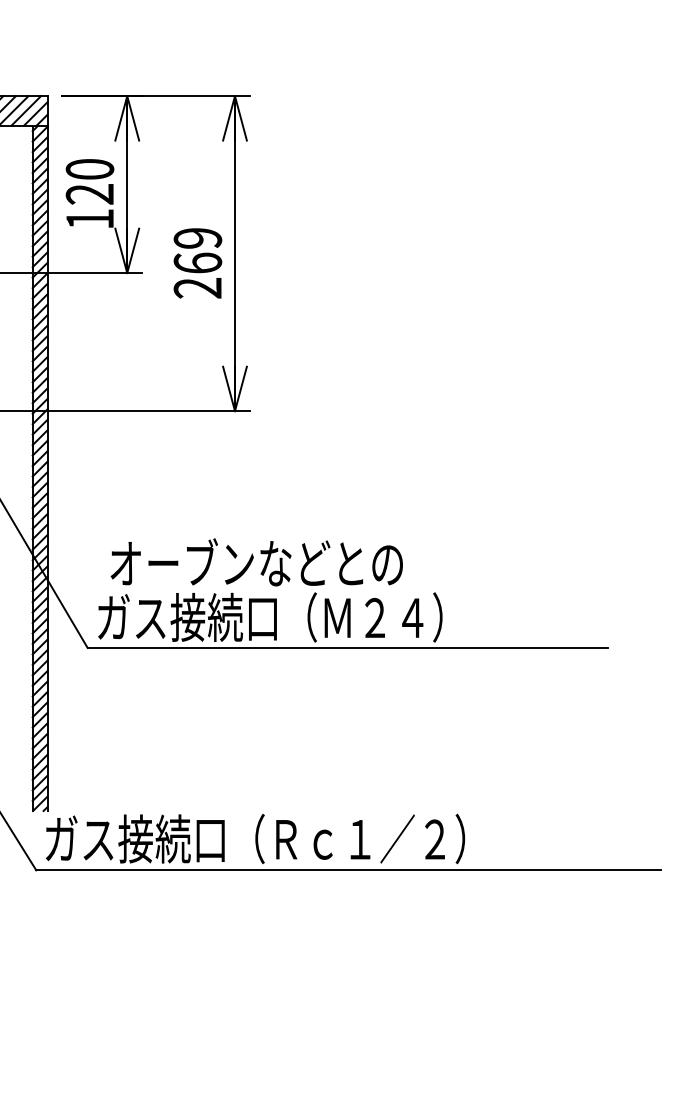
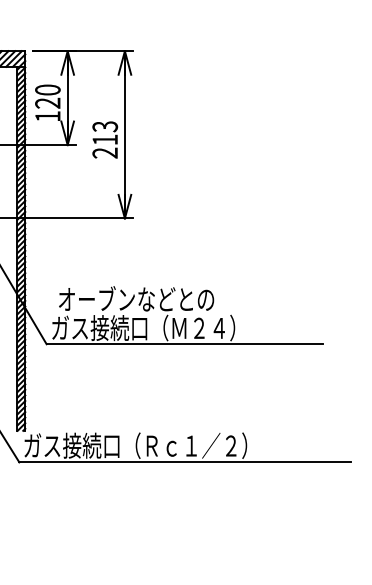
text: (198, 251) -> (105, 133), 269 -> 213

